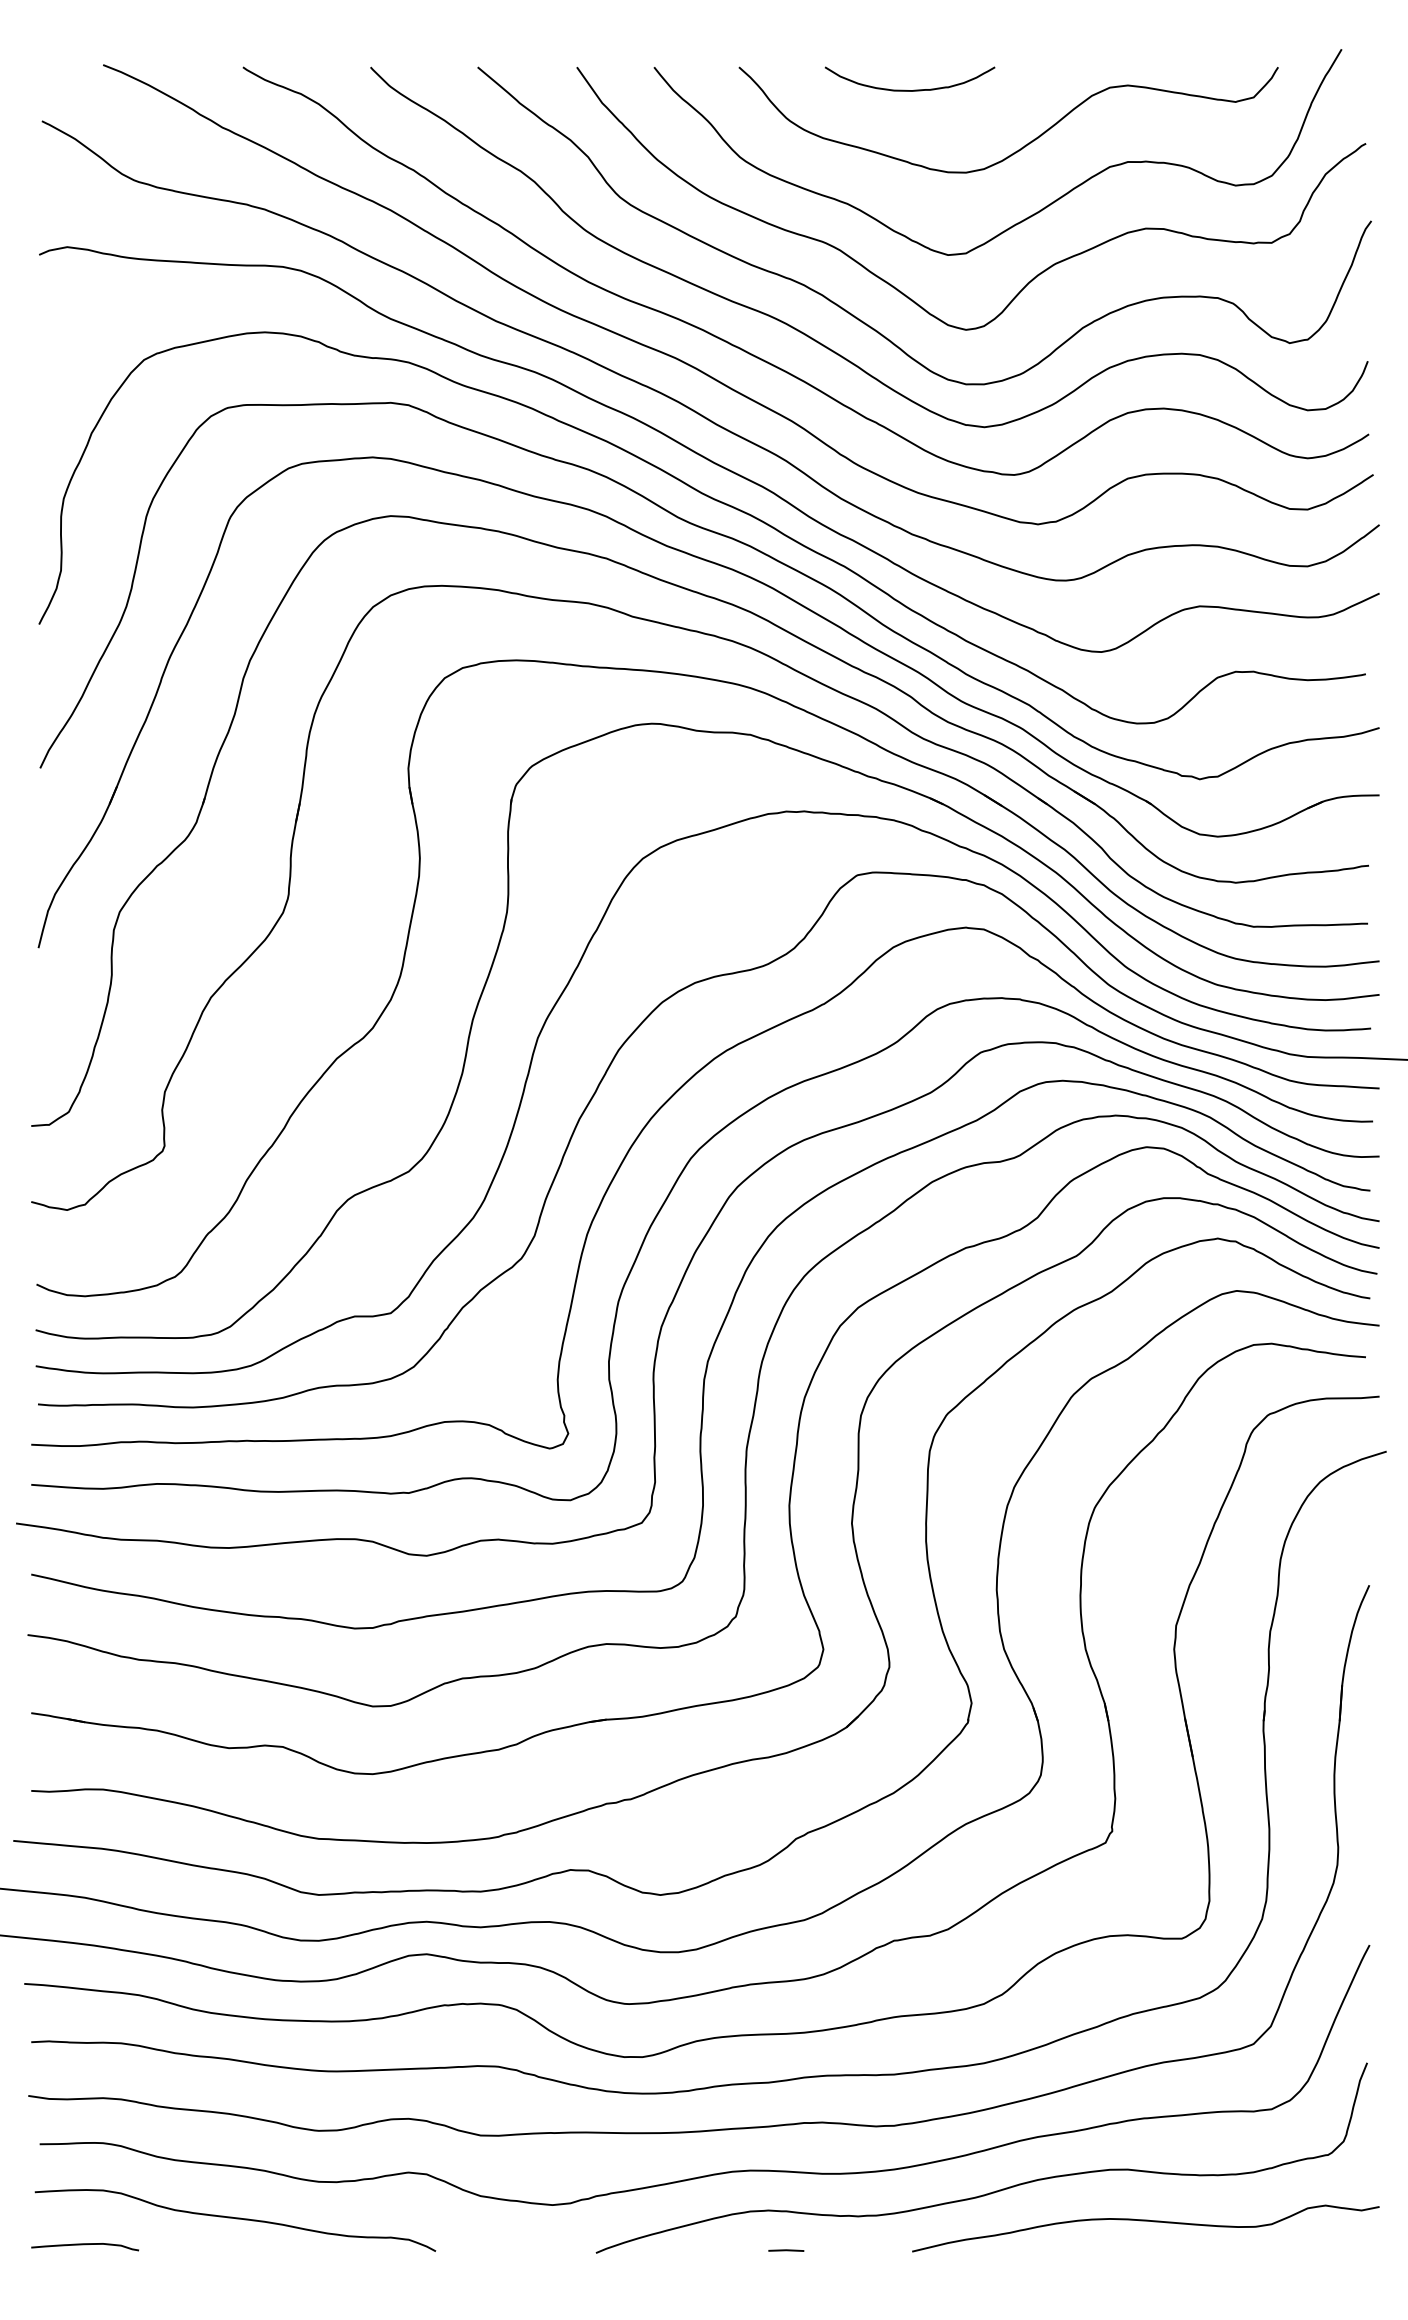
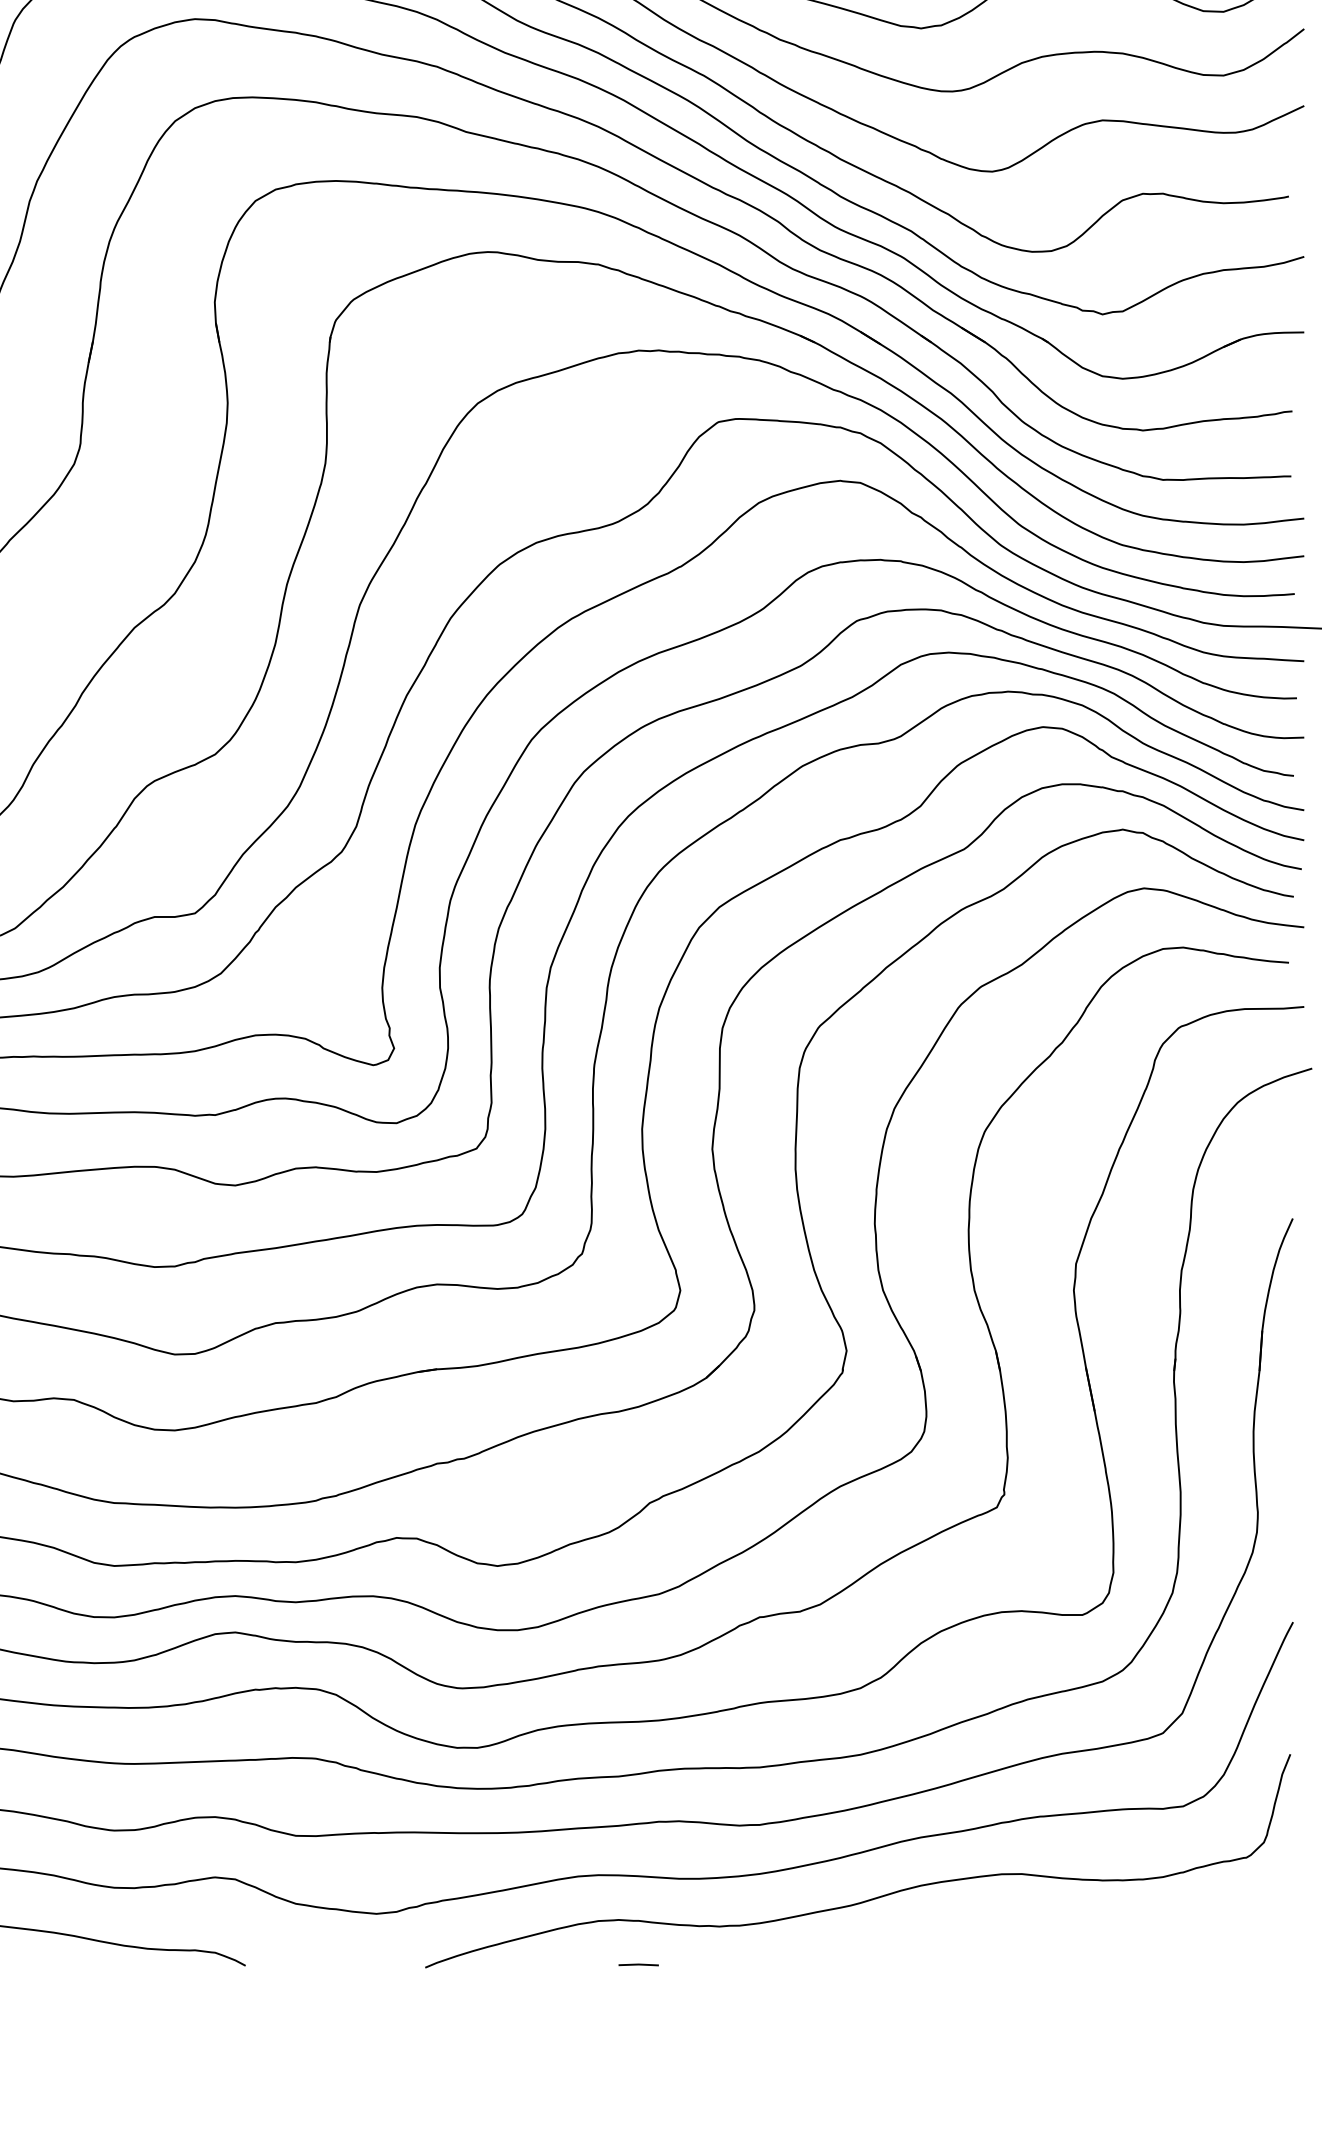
curve: (1145, 2221) -> (1041, 1932), removed

